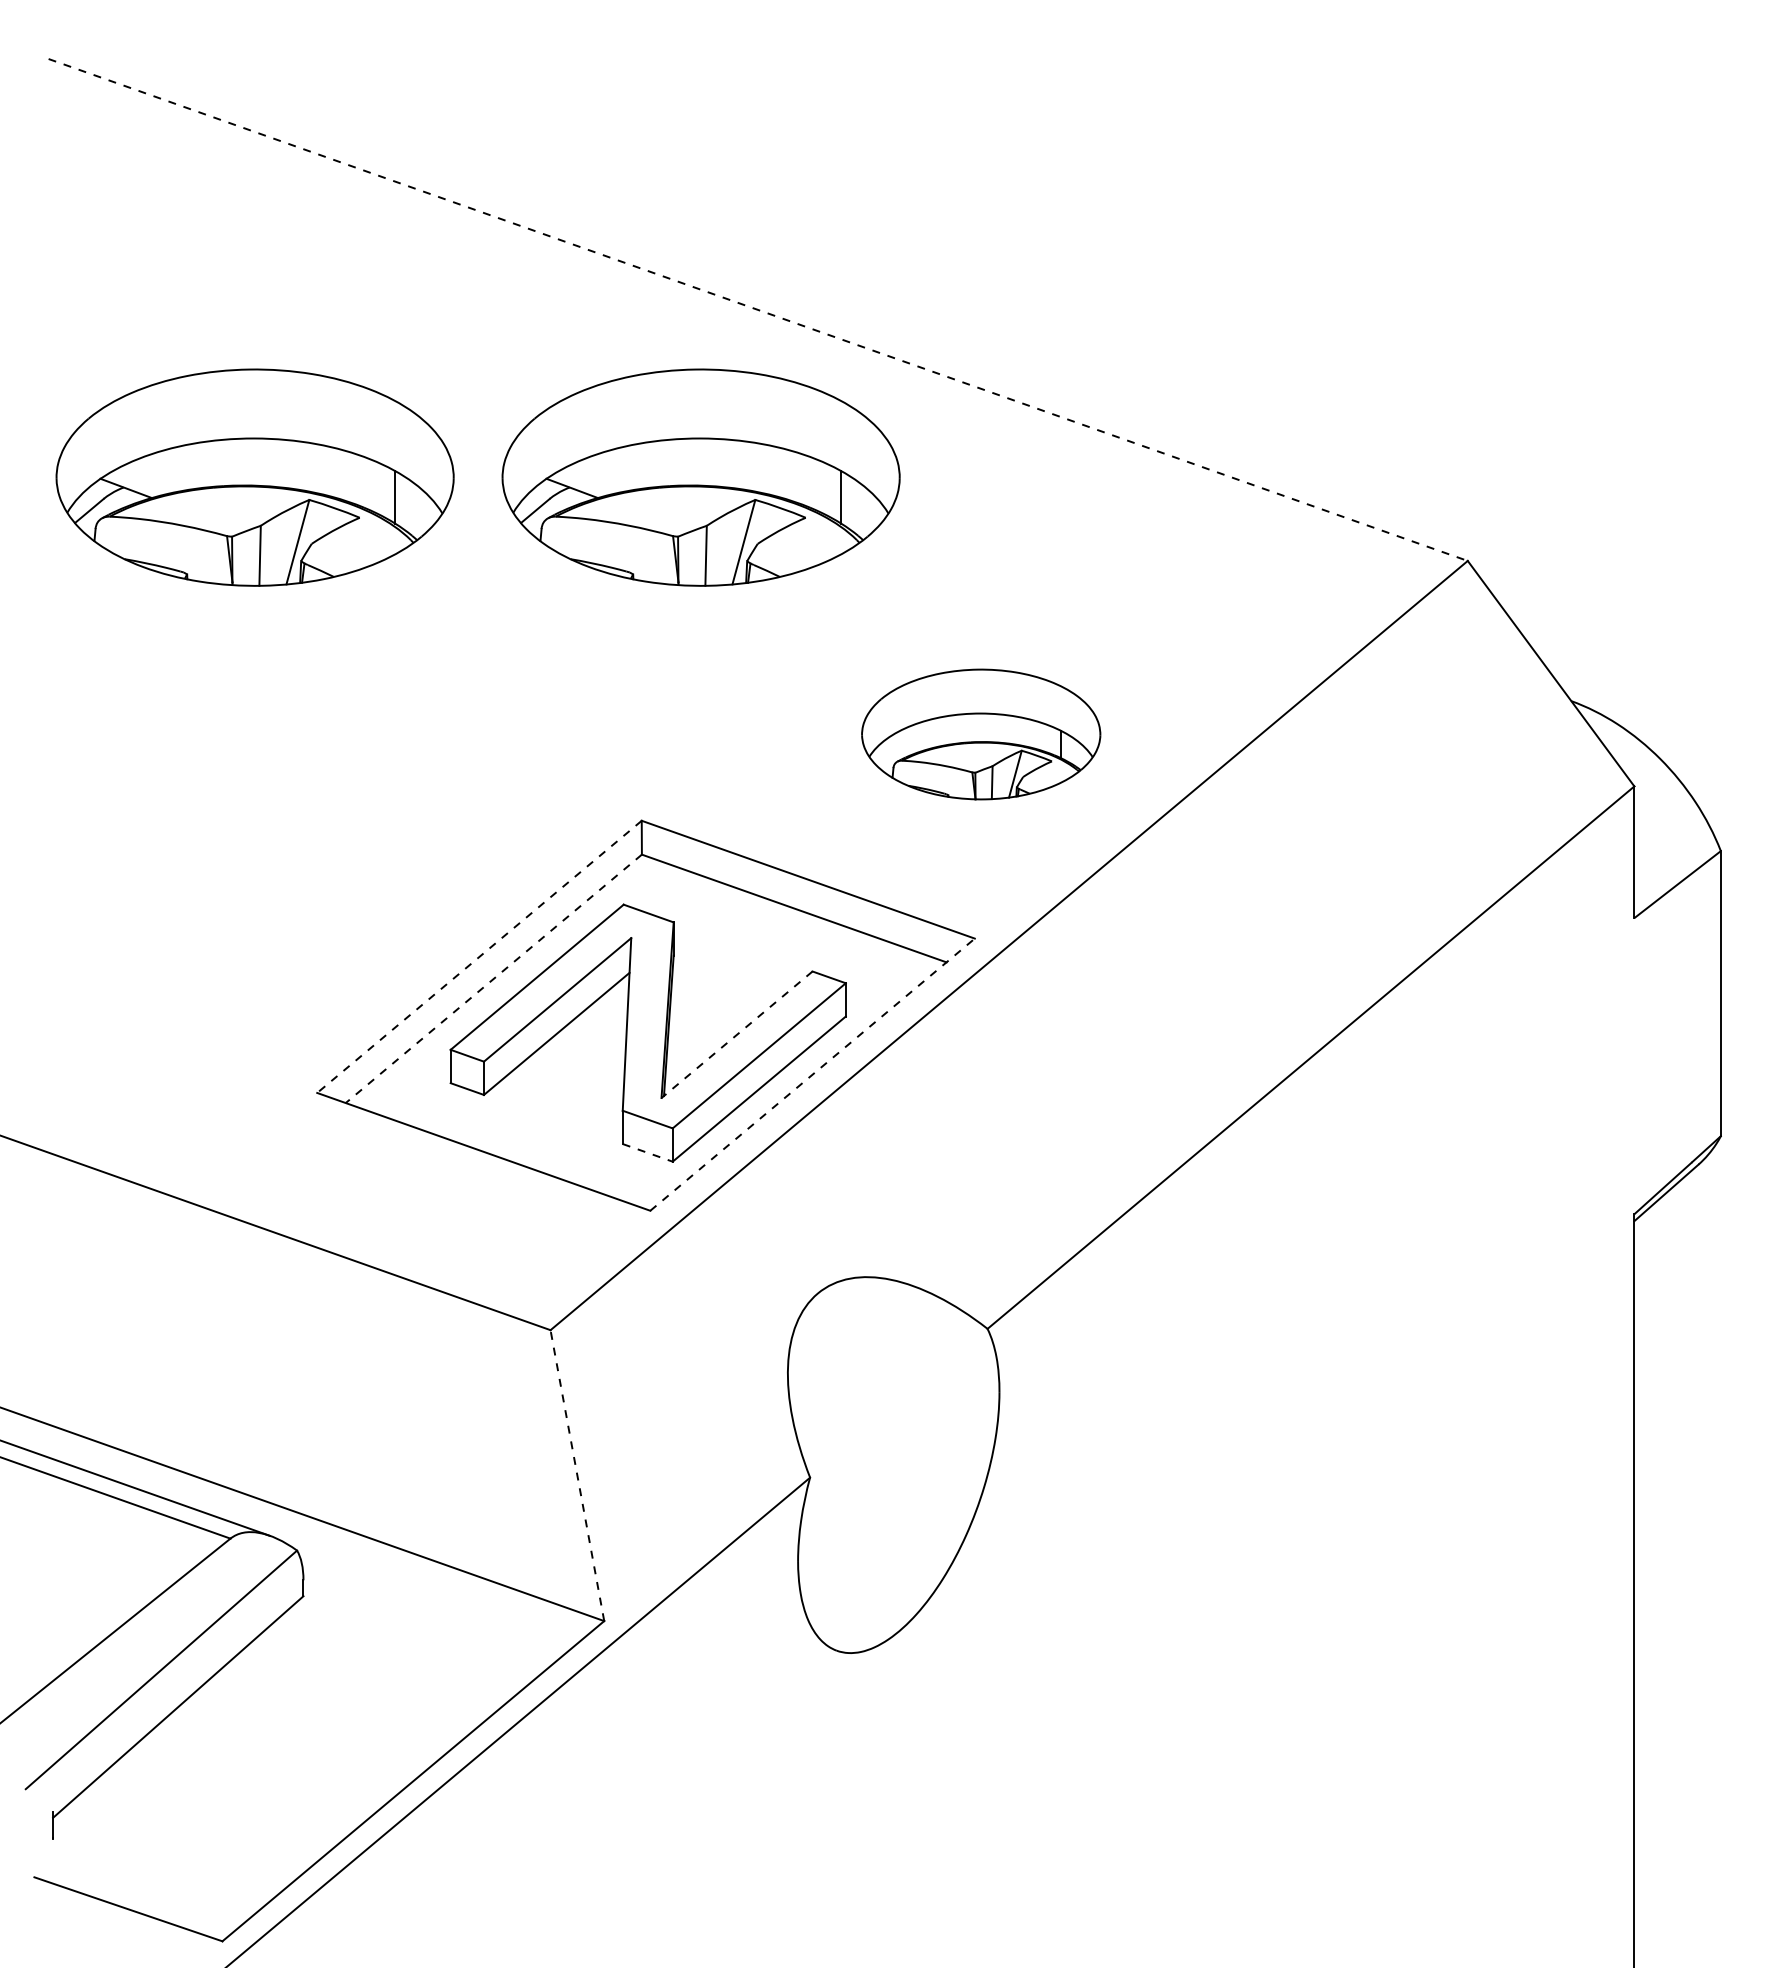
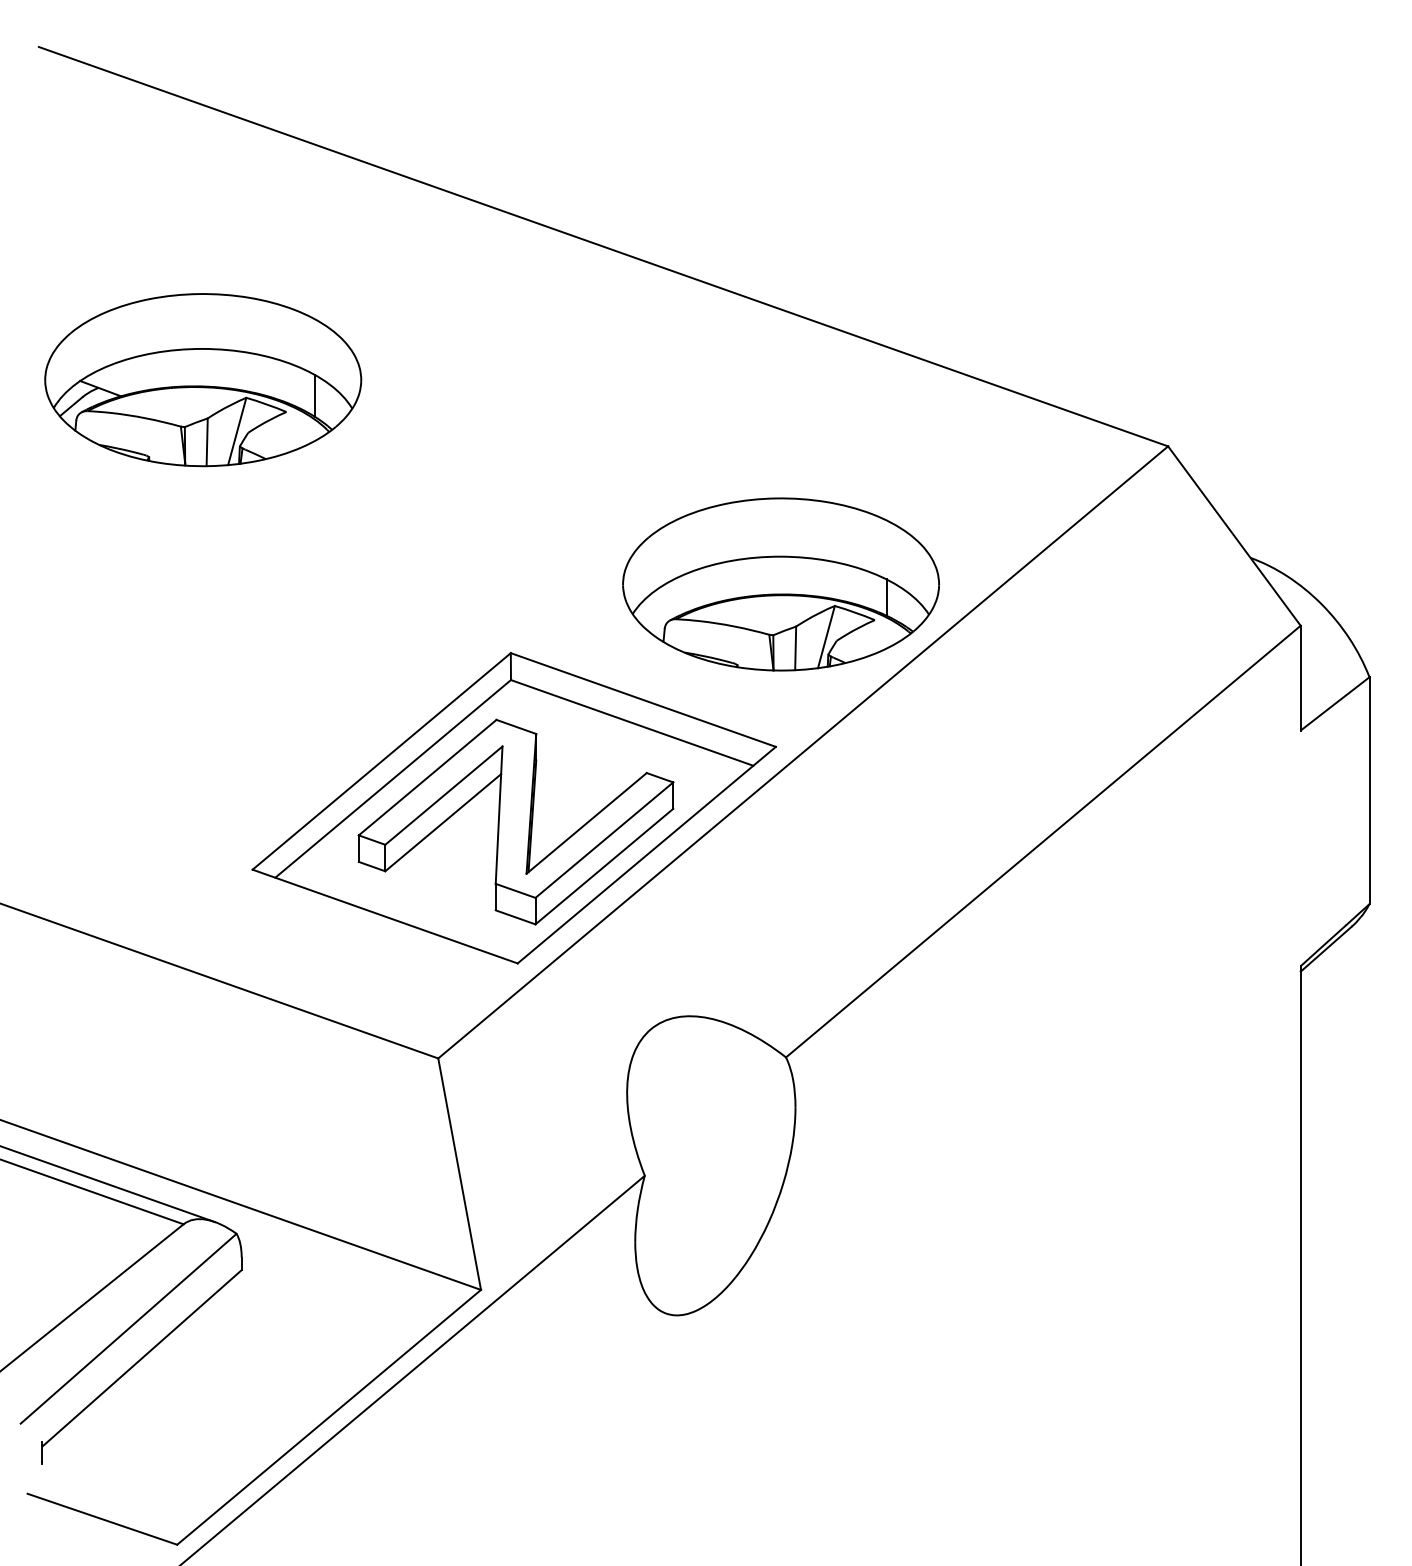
line: (758, 309) -> (603, 246), dashed -> solid
part: (700, 477) -> (557, 379), removed
part: (980, 734) -> (780, 584), size x1.67
line: (479, 956) -> (381, 761), dashed -> solid
line: (493, 979) -> (392, 779), dashed -> solid
line: (737, 1034) -> (587, 823), dashed -> solid
line: (812, 1074) -> (646, 855), dashed -> solid
line: (648, 1153) -> (516, 917), dashed -> solid
line: (577, 1475) -> (459, 1174), dashed -> solid

